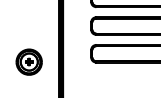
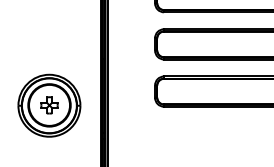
part: (29, 62) -> (50, 106), size x1.43

